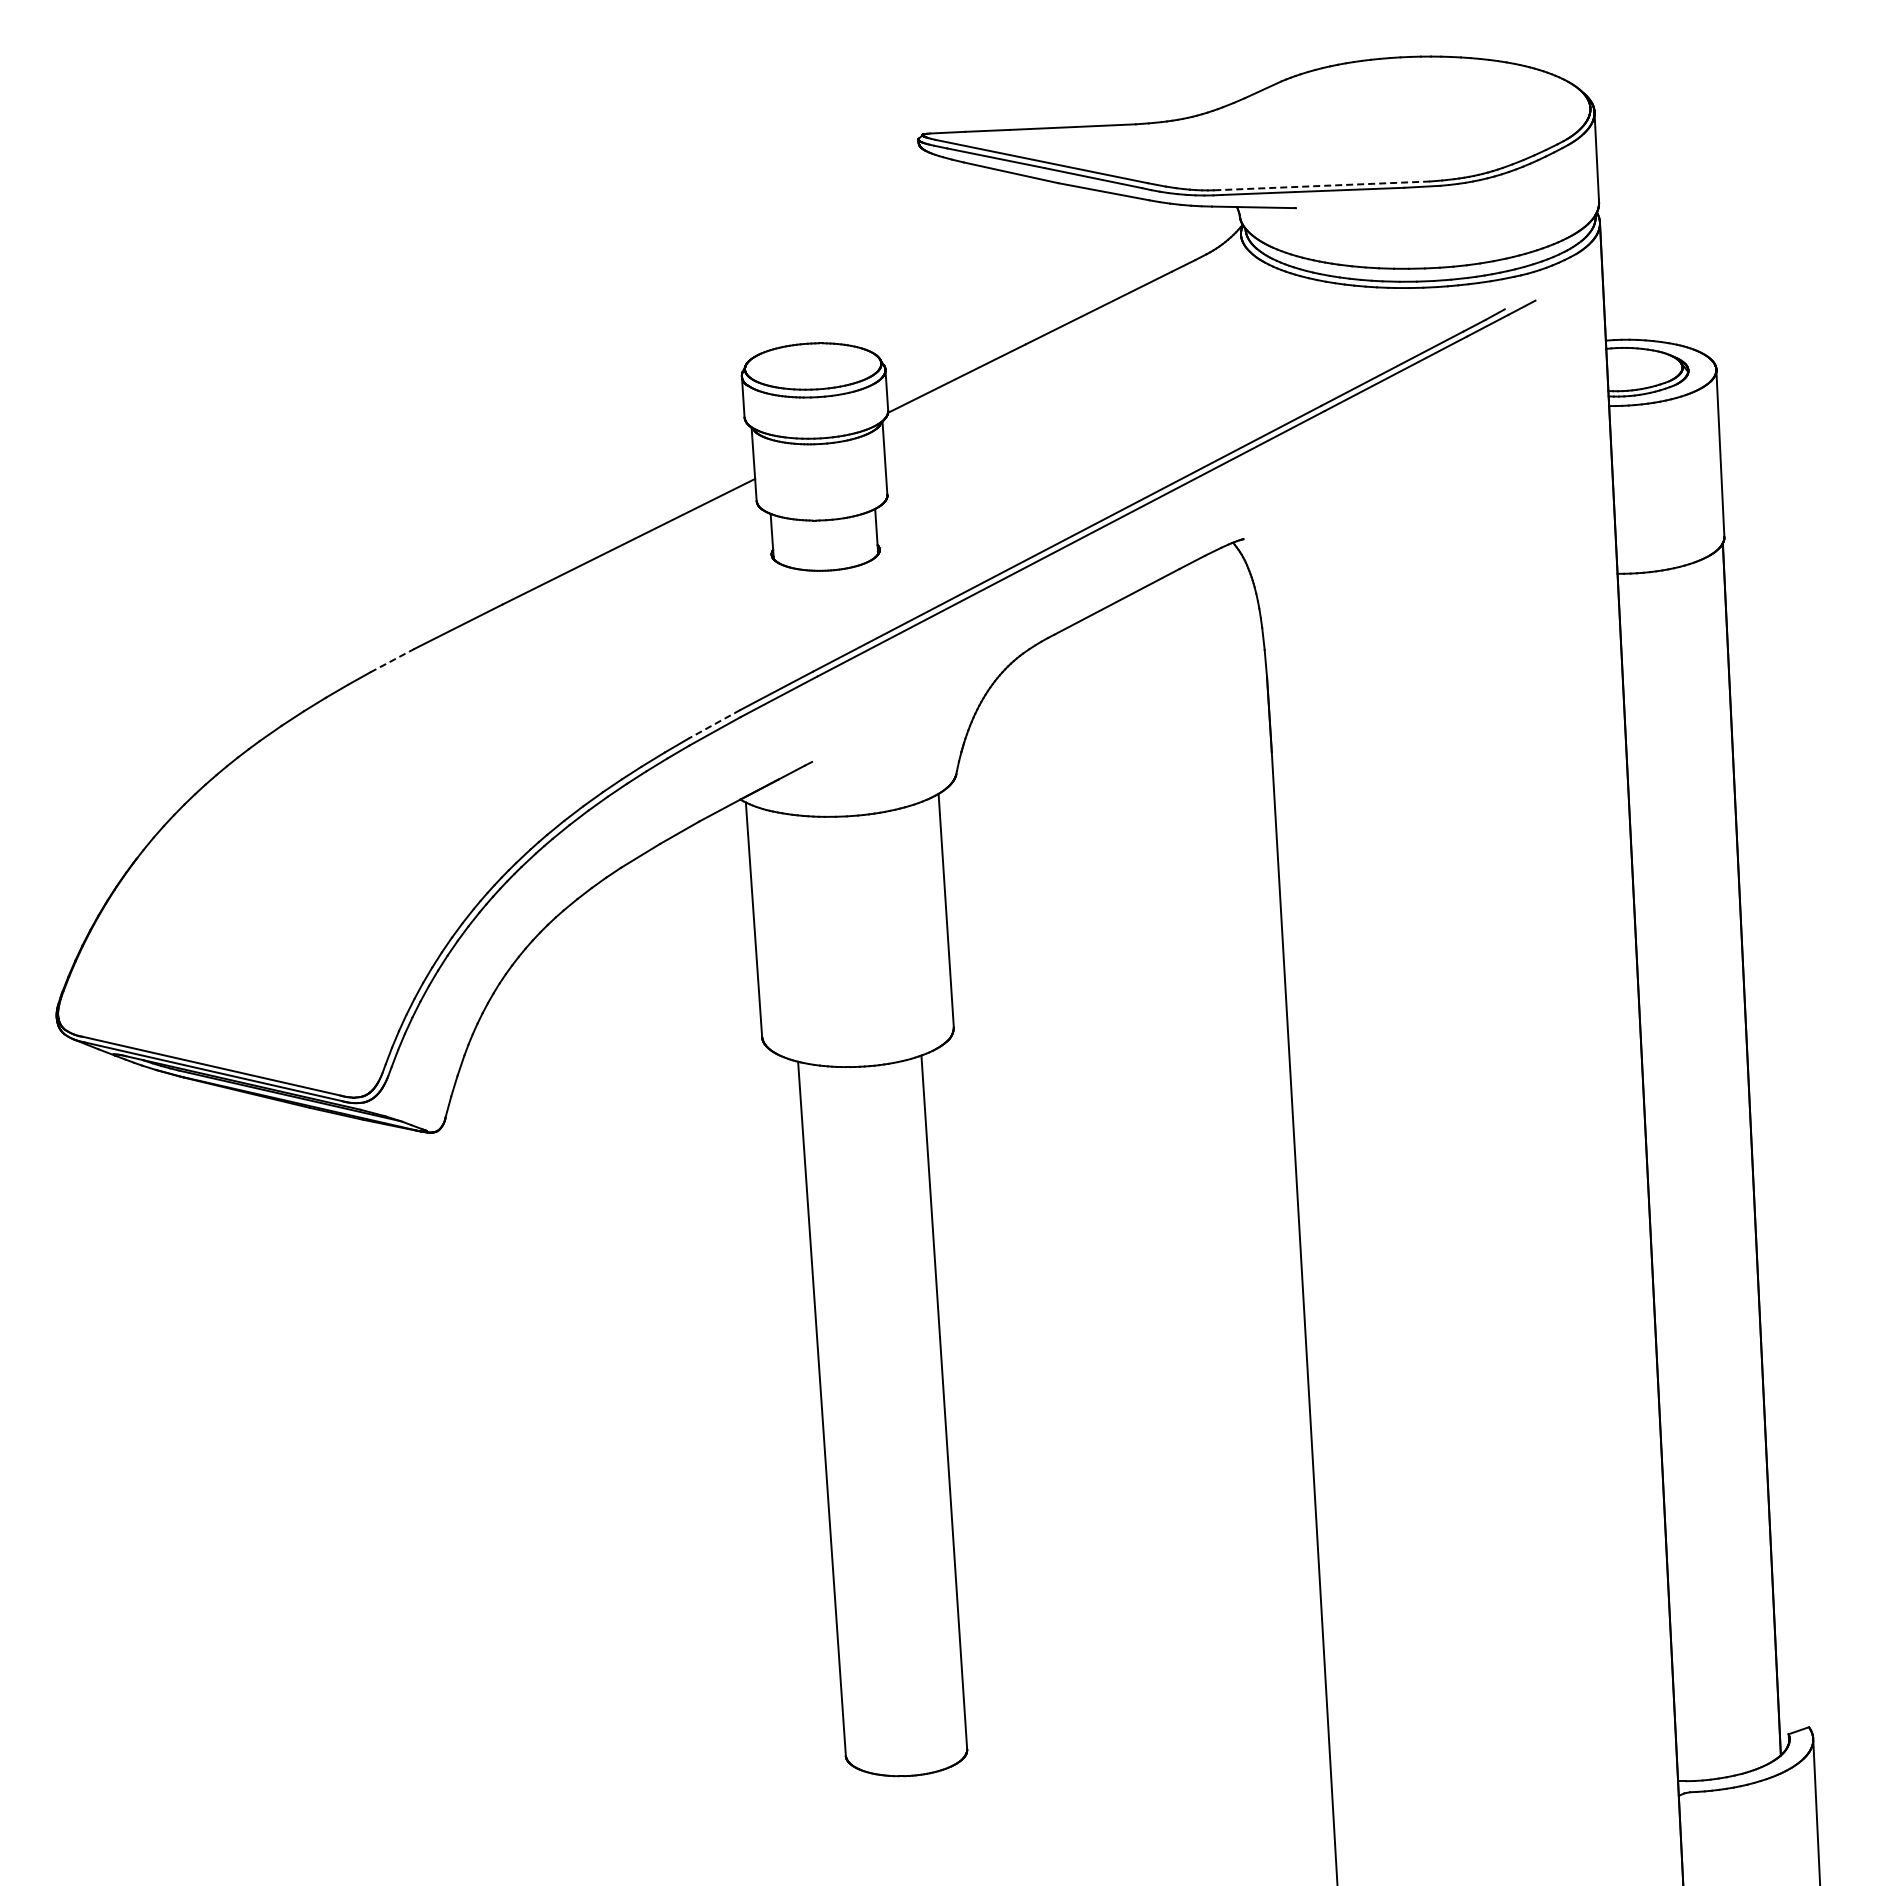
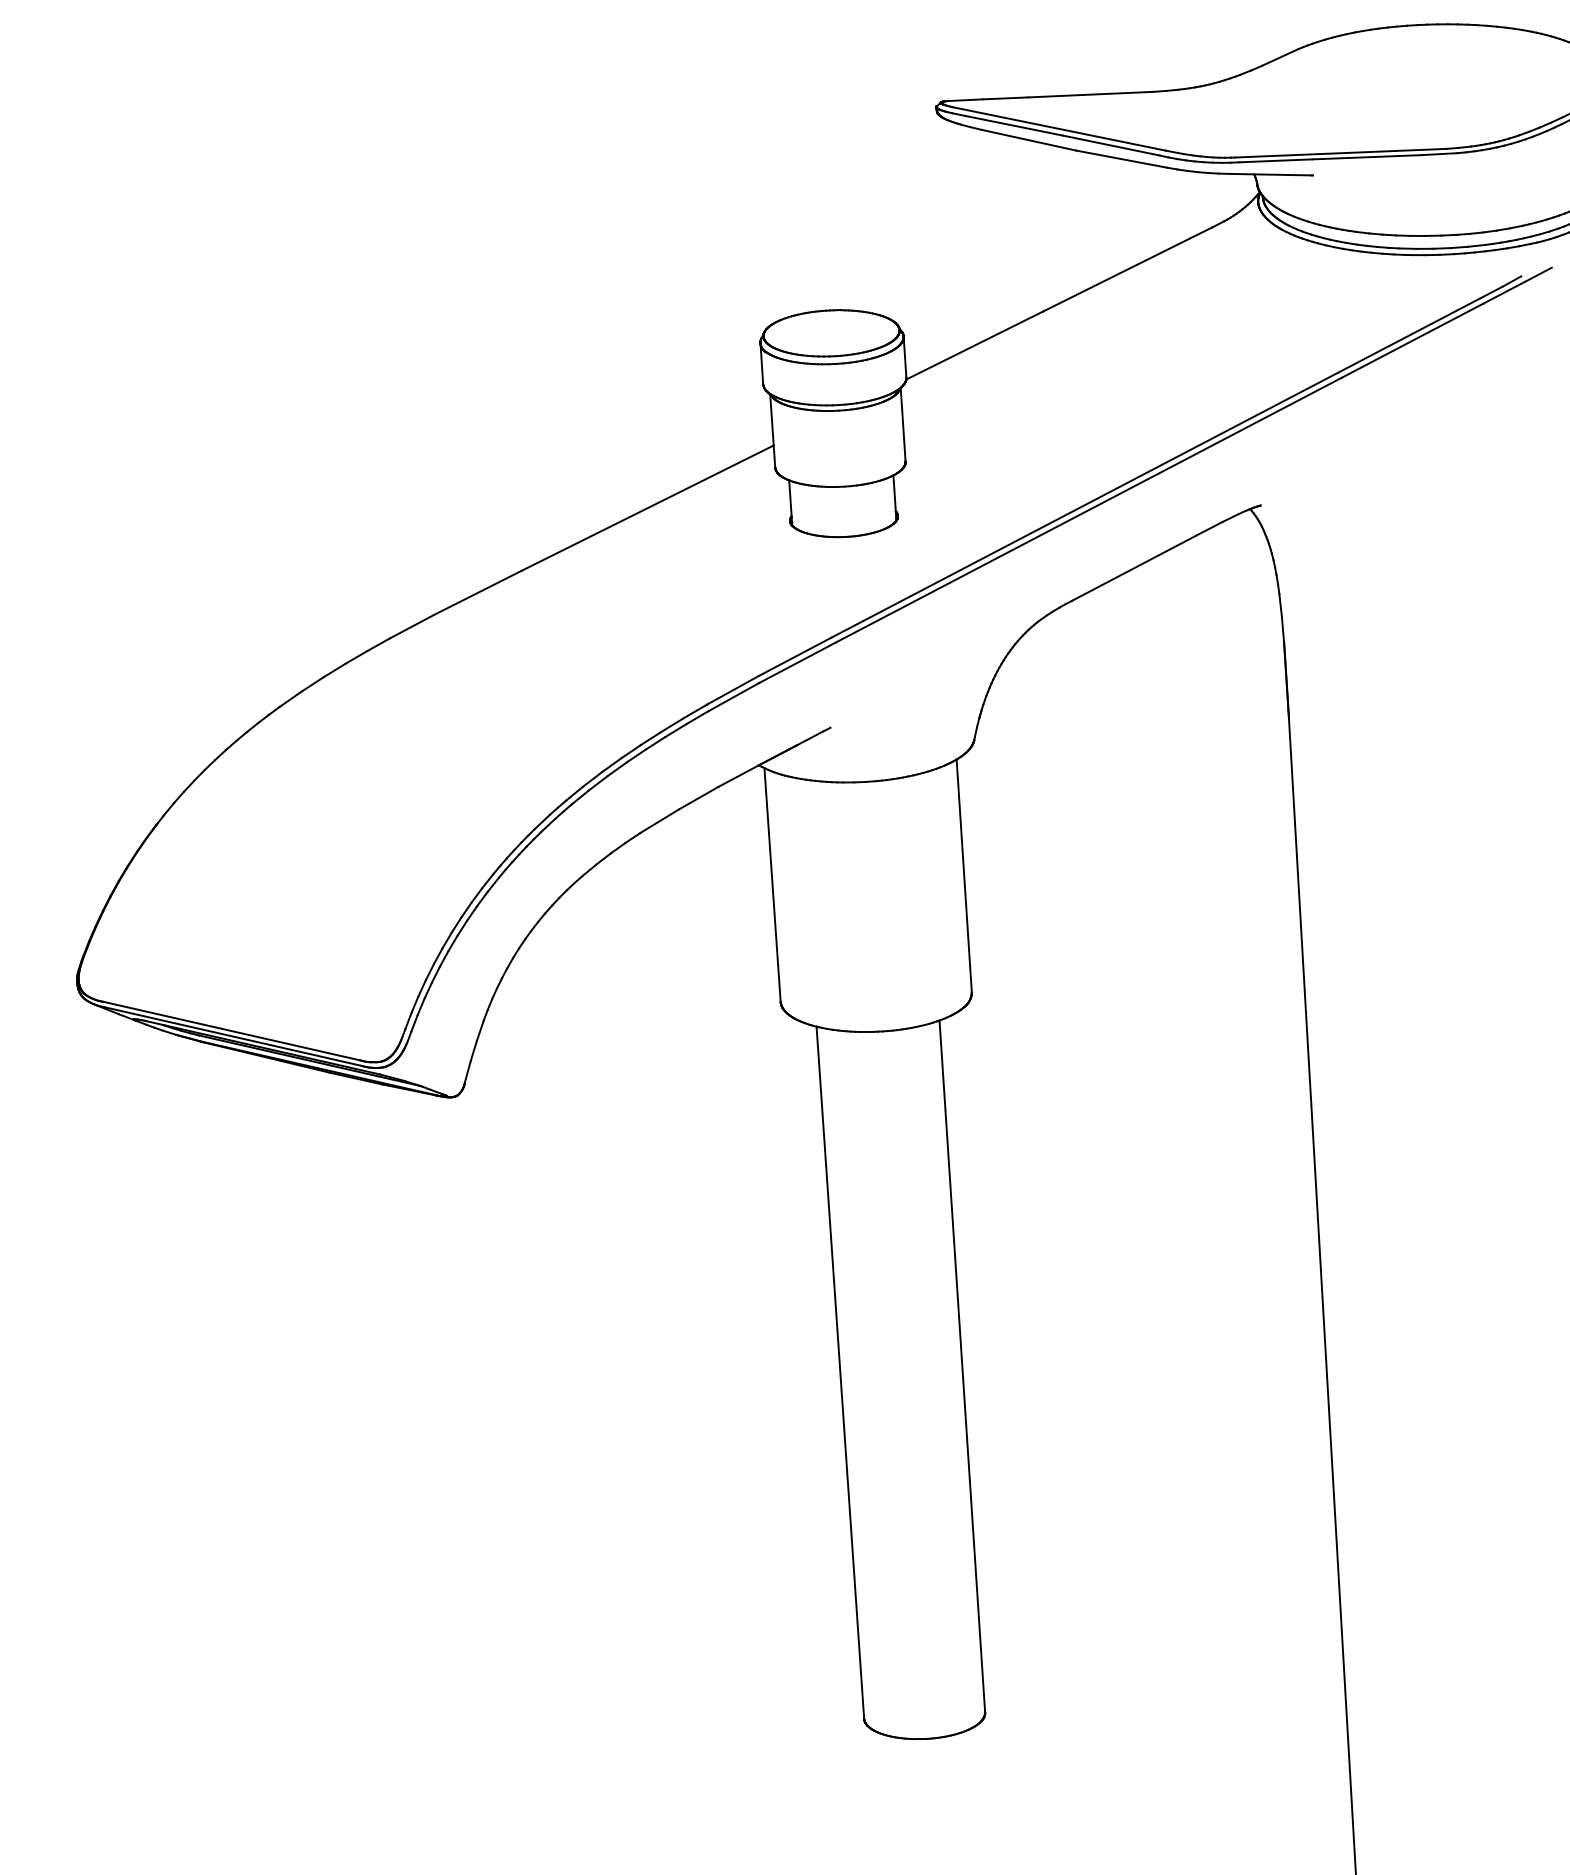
line: (1323, 185) -> (1340, 152), dashed -> solid
line: (392, 660) -> (412, 626), dashed -> solid
line: (714, 724) -> (733, 690), dashed -> solid

